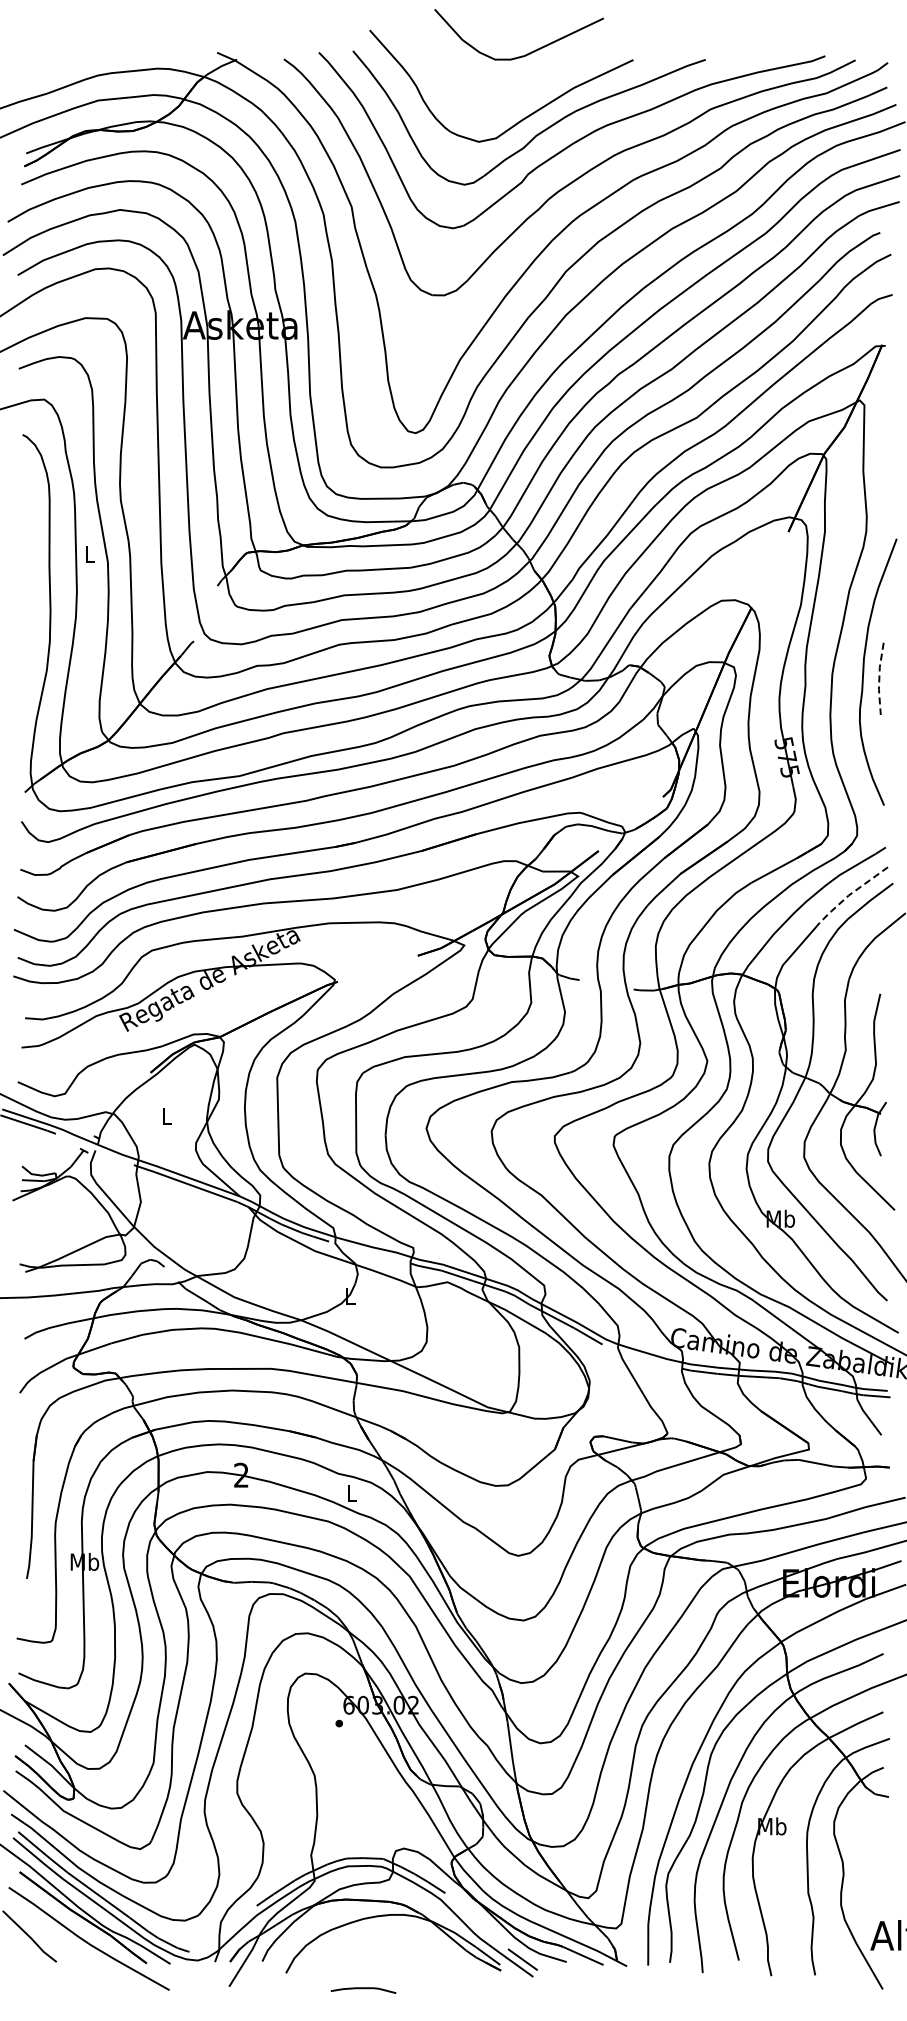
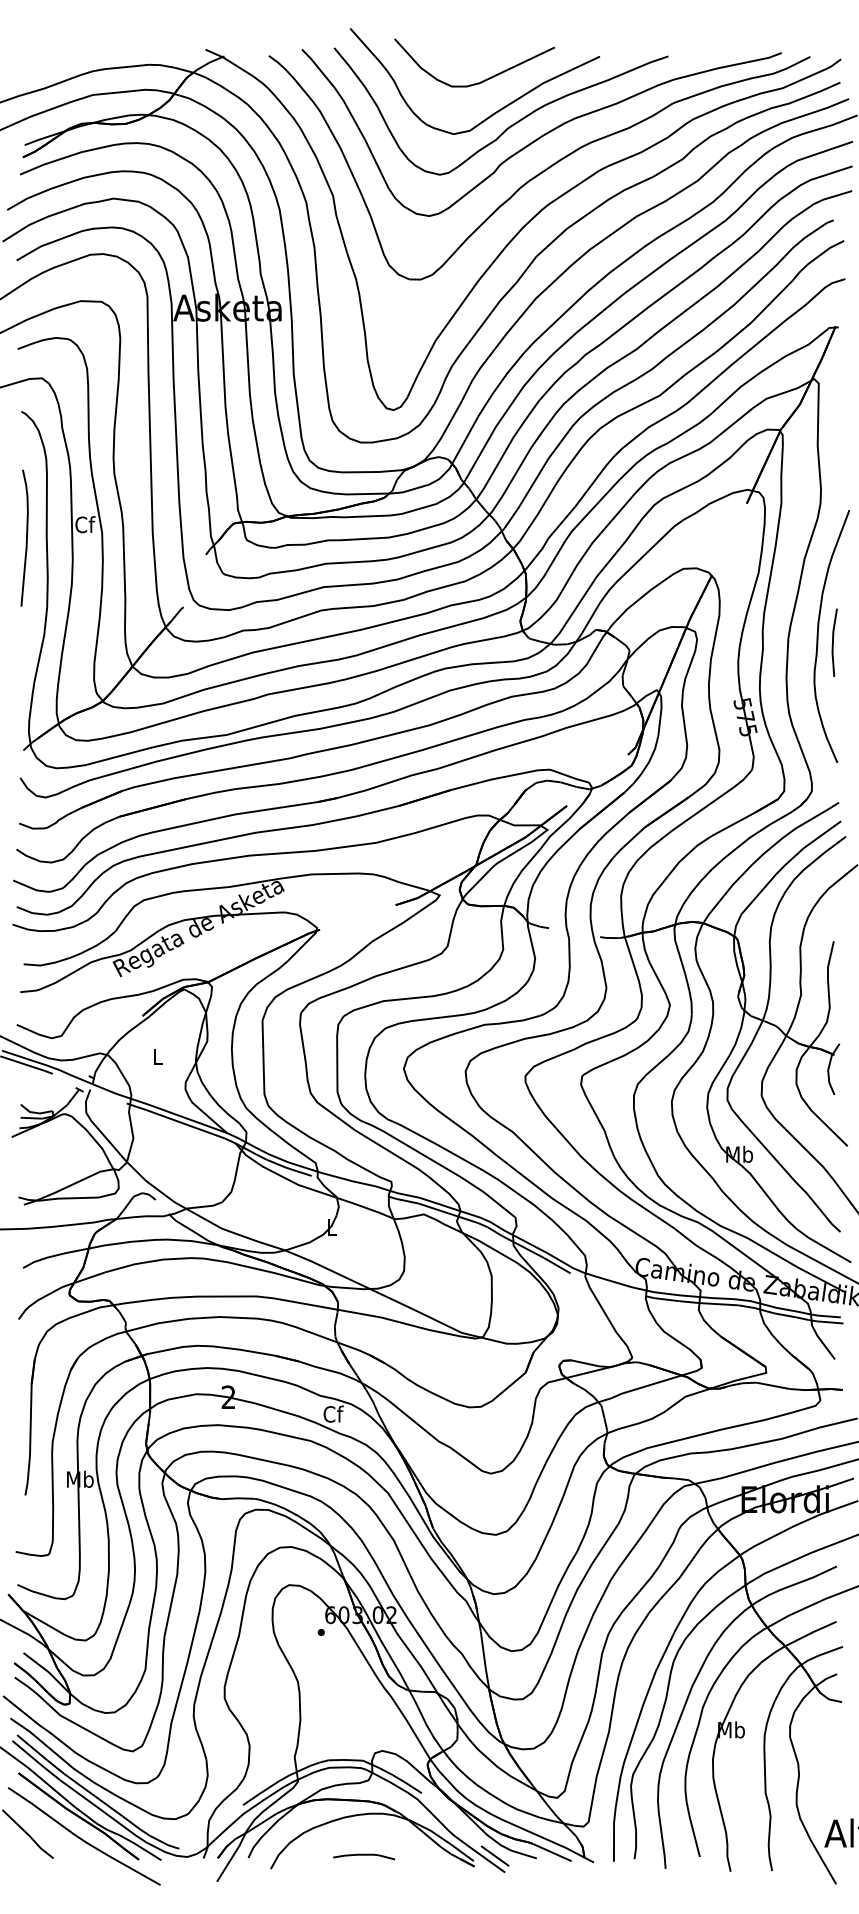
curve: (527, 53) -> (482, 80), moved
text: (89, 554) -> (84, 525), L -> Cf
curve: (27, 568) -> (25, 538), added
line: (879, 678) -> (833, 642), dashed -> solid
line: (851, 893) -> (806, 846), dashed -> solid
text: (352, 1493) -> (333, 1414), L -> Cf
part: (363, 1990) -> (364, 1856), moved

